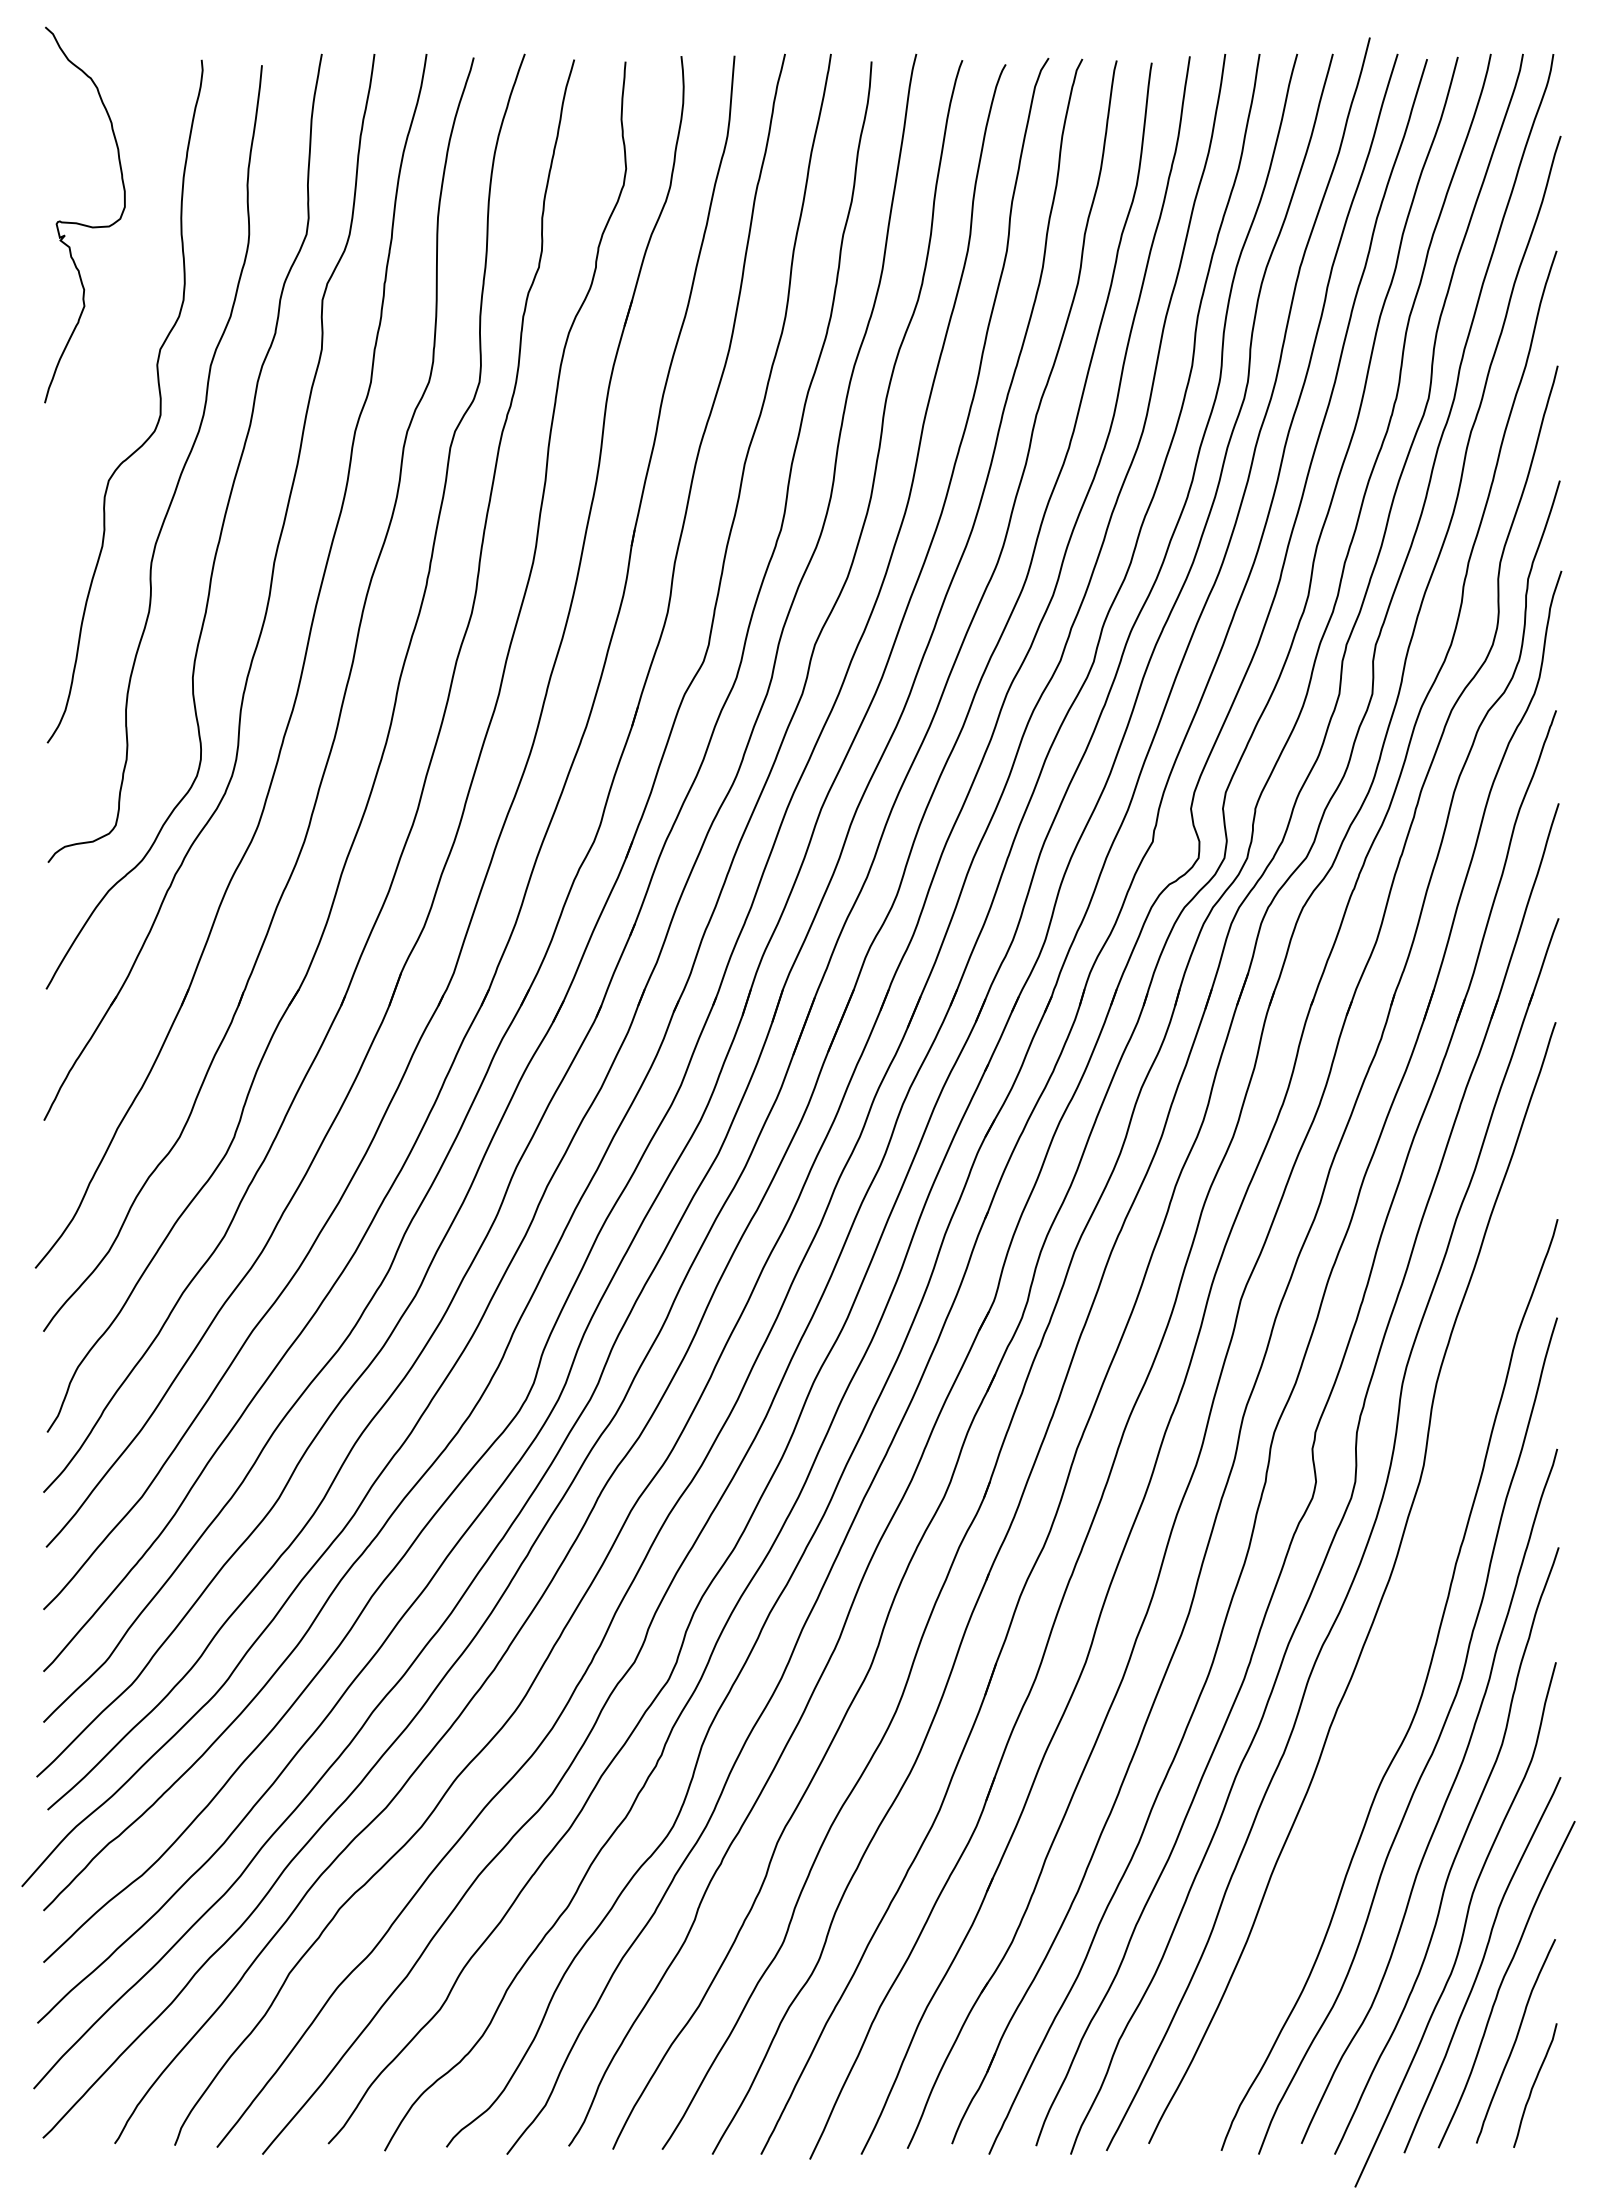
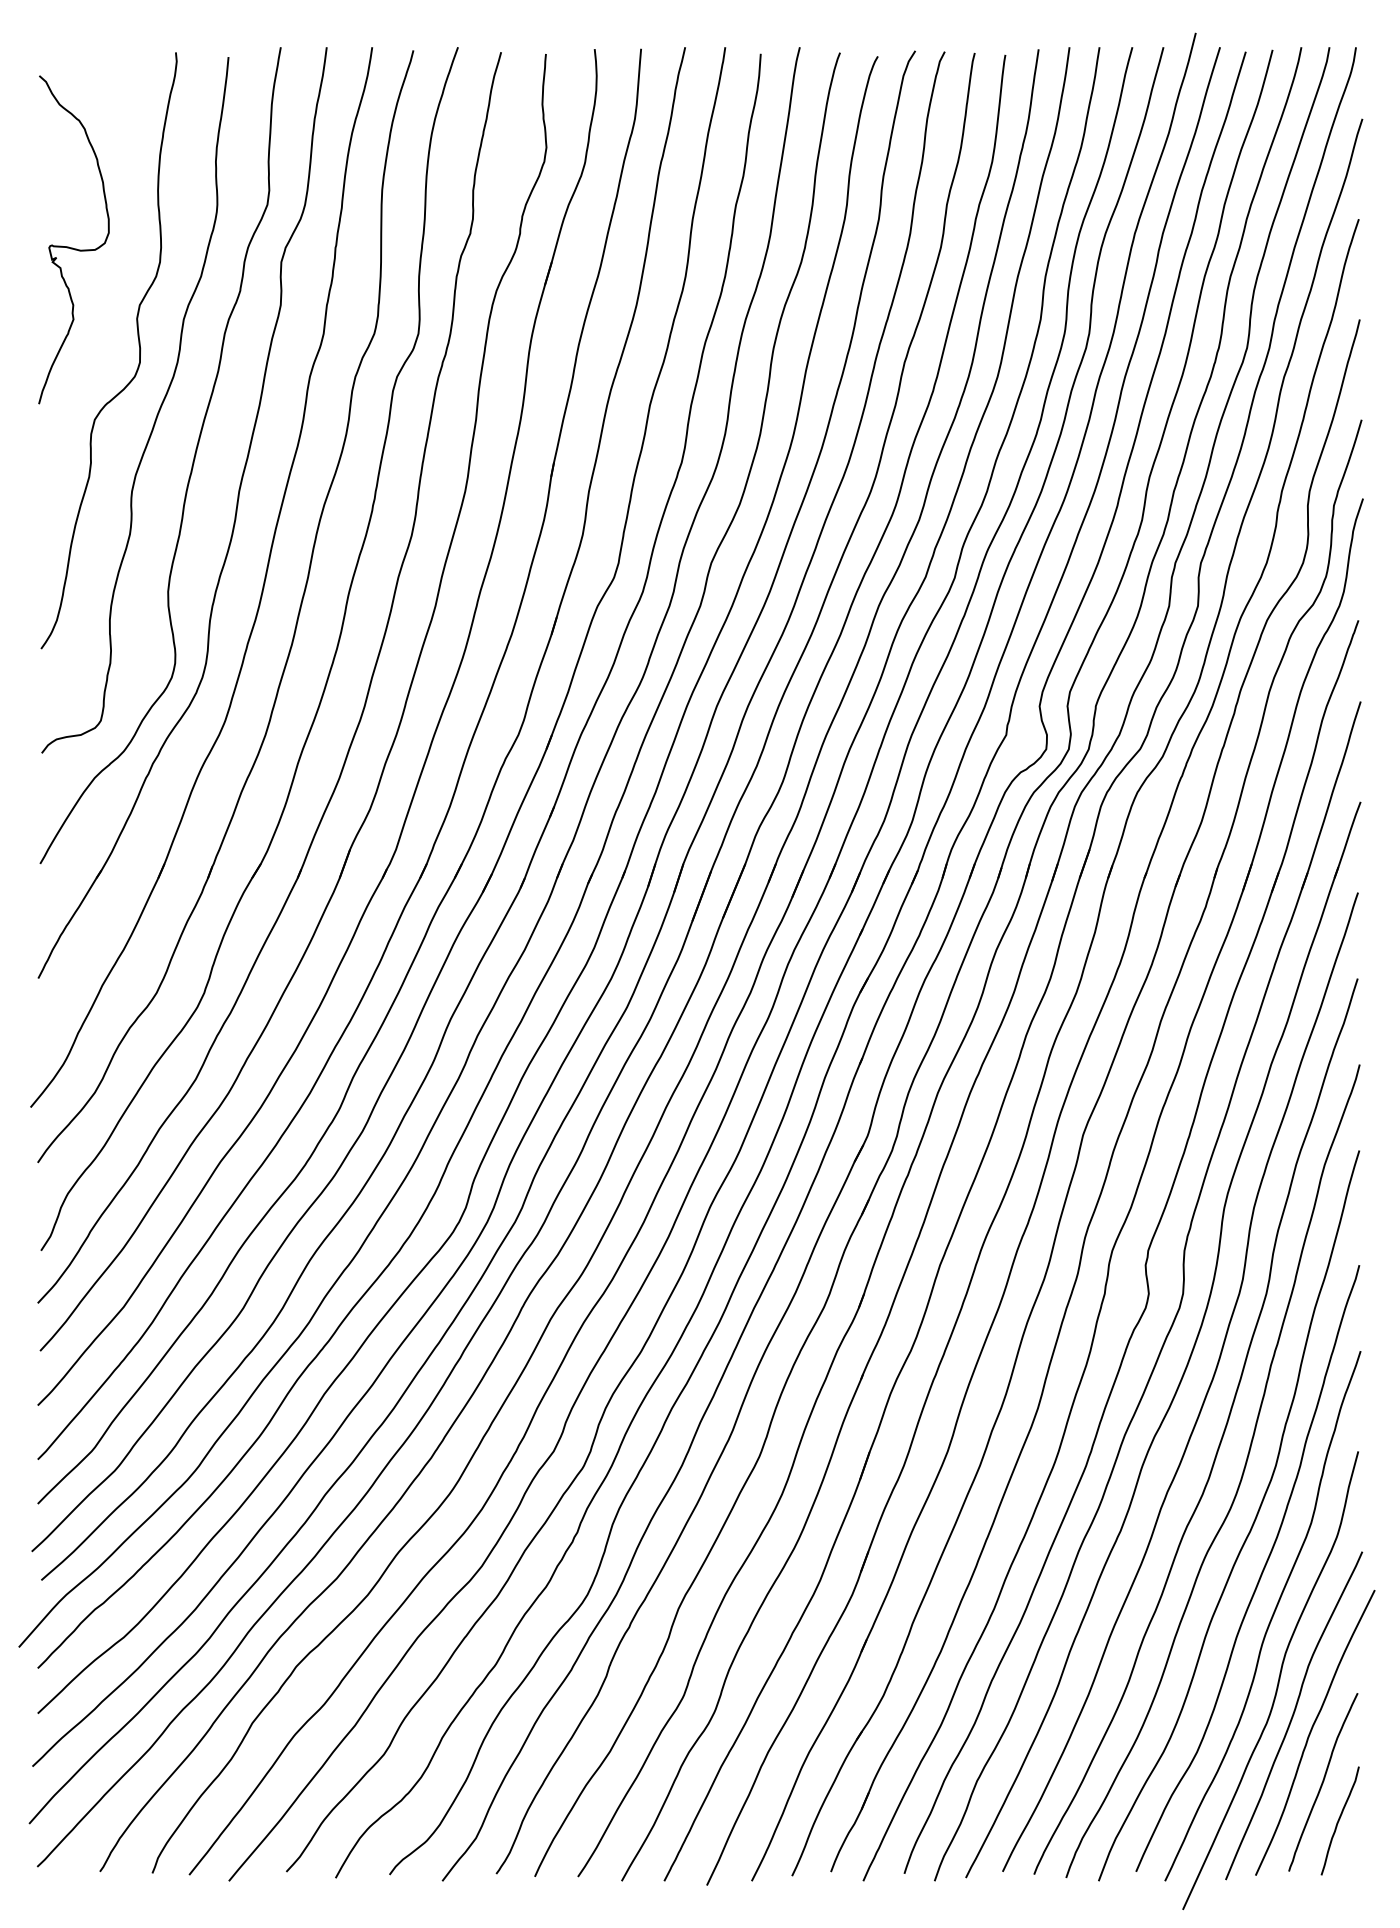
curve: (83, 223) -> (72, 247), moved
curve: (1399, 1645) -> (1221, 1436), added

